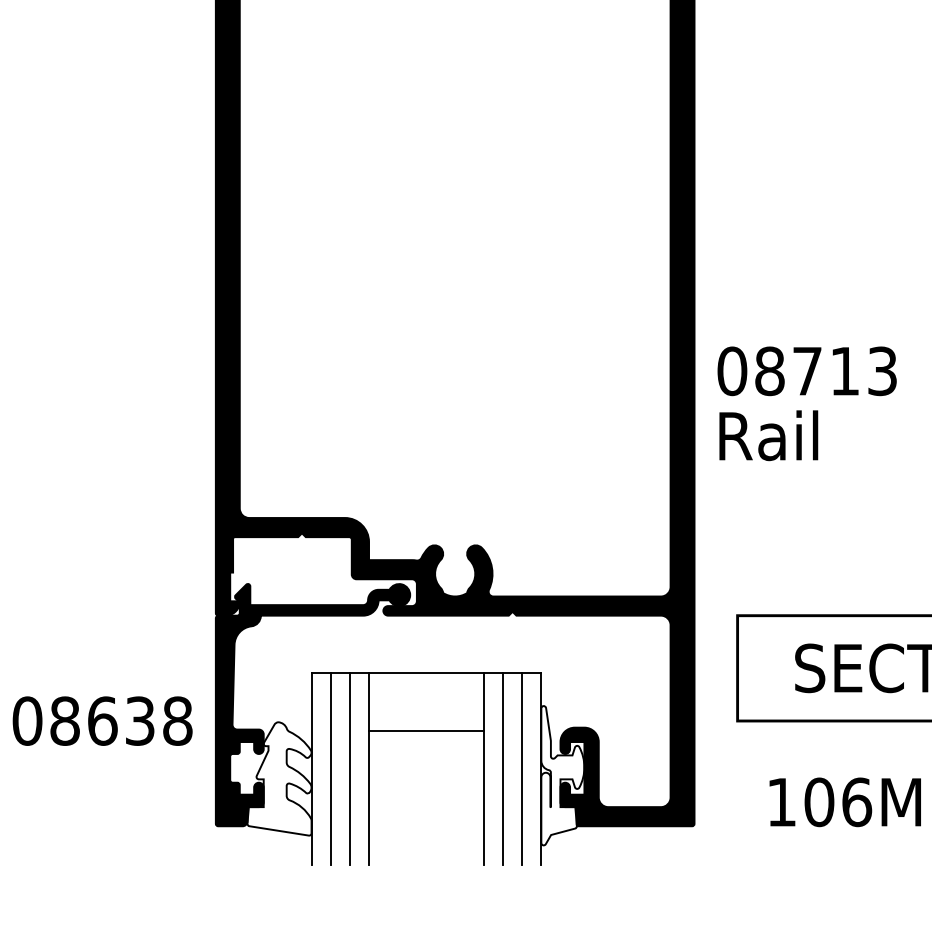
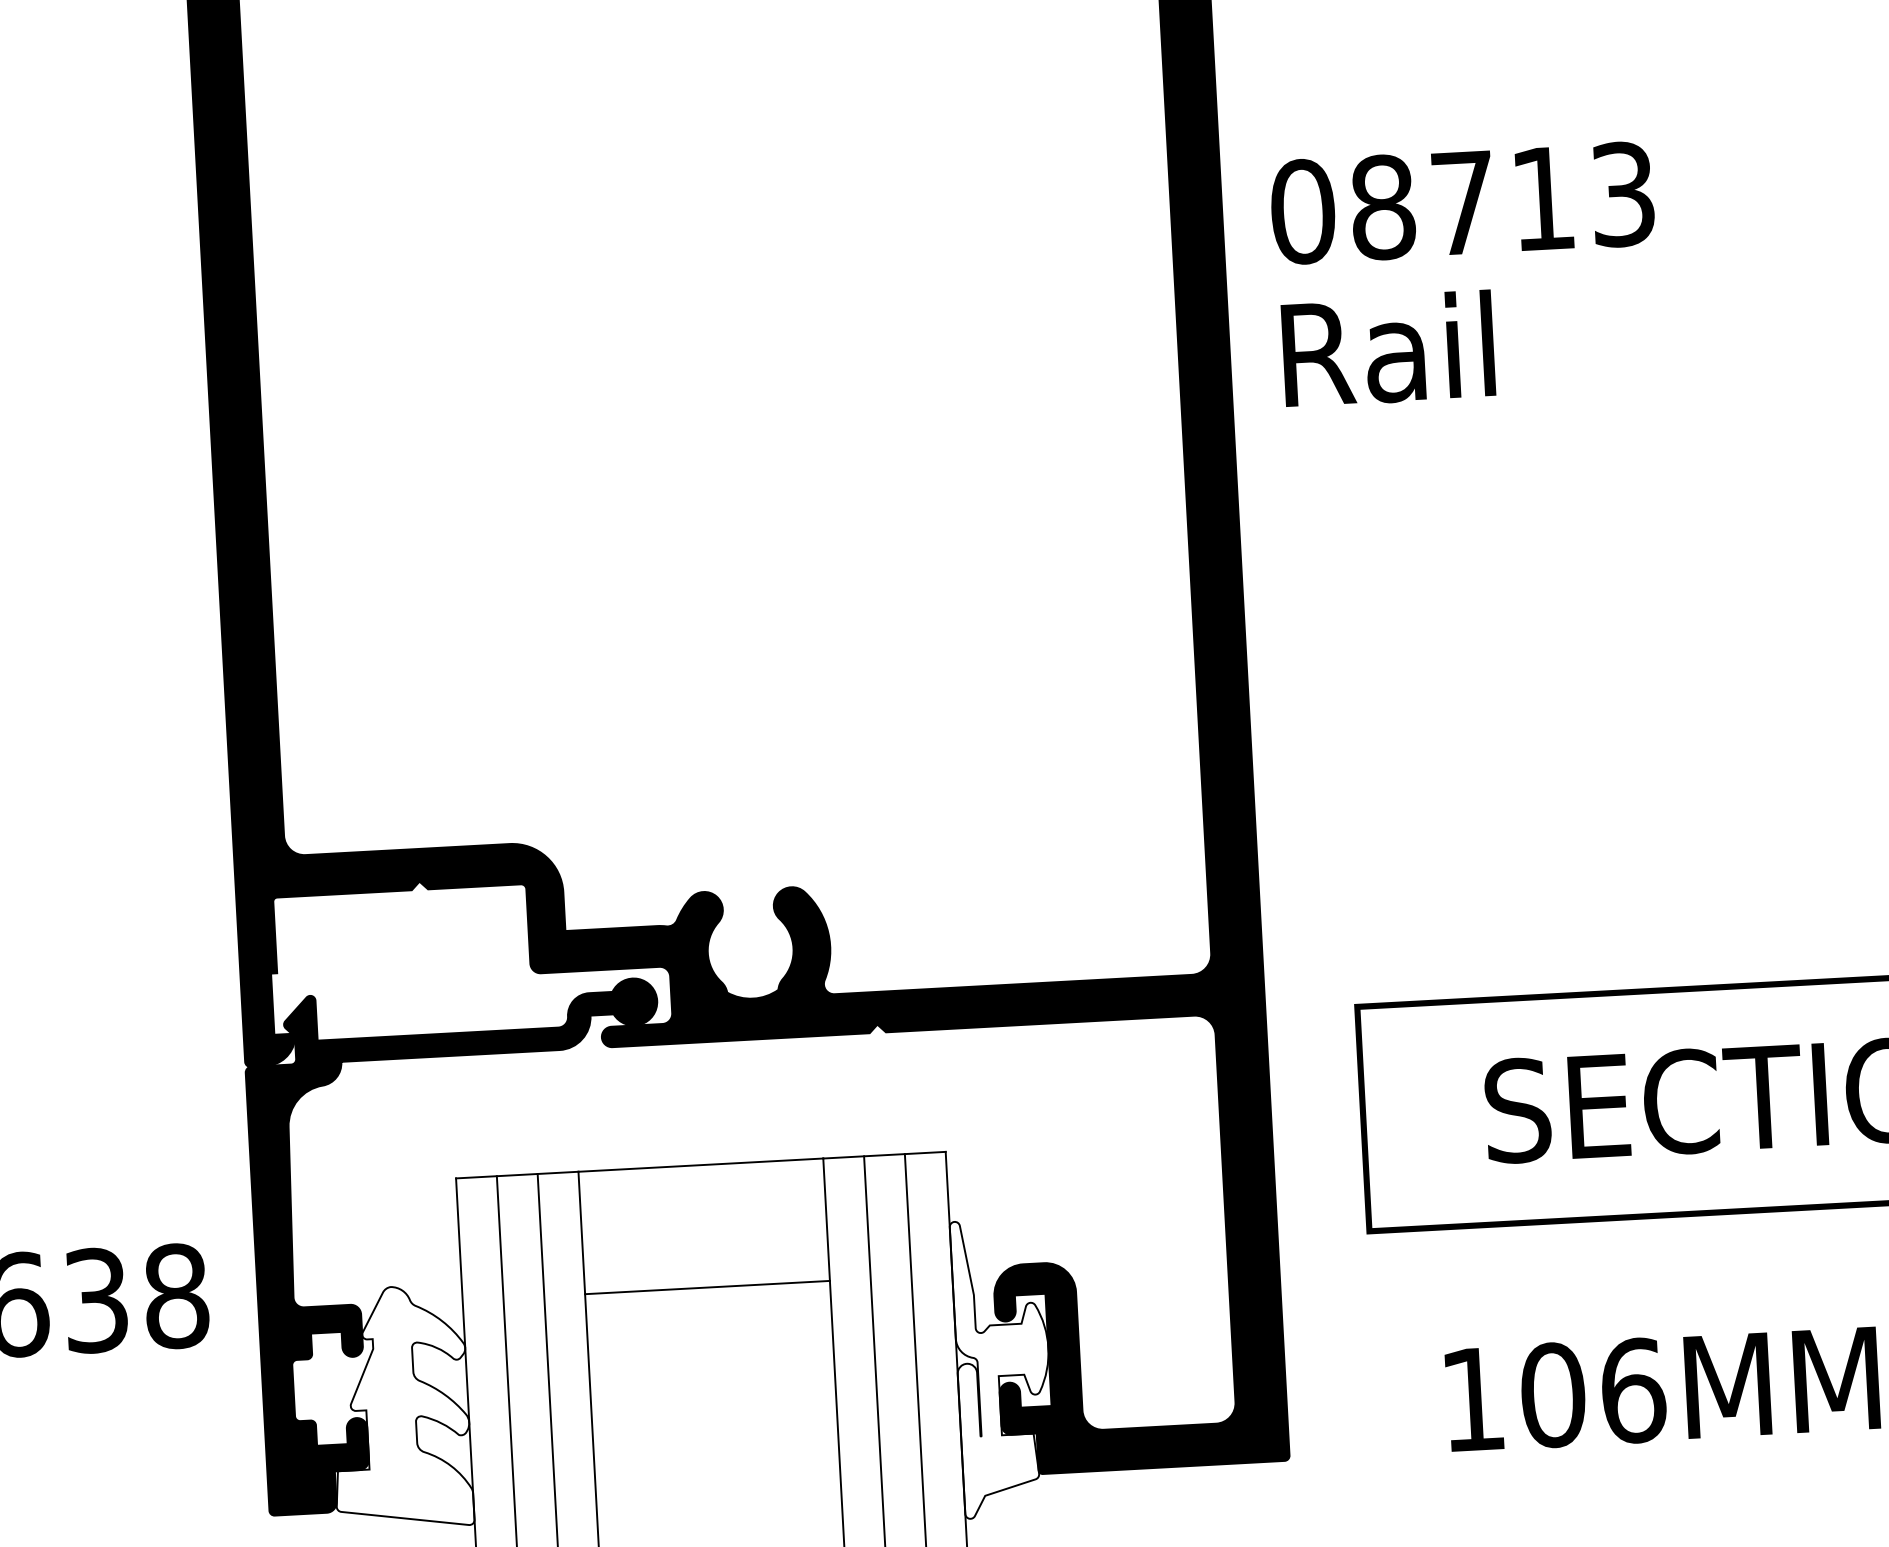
text: (806, 371) -> (1461, 203), moved
text: (768, 435) -> (1387, 348), moved

